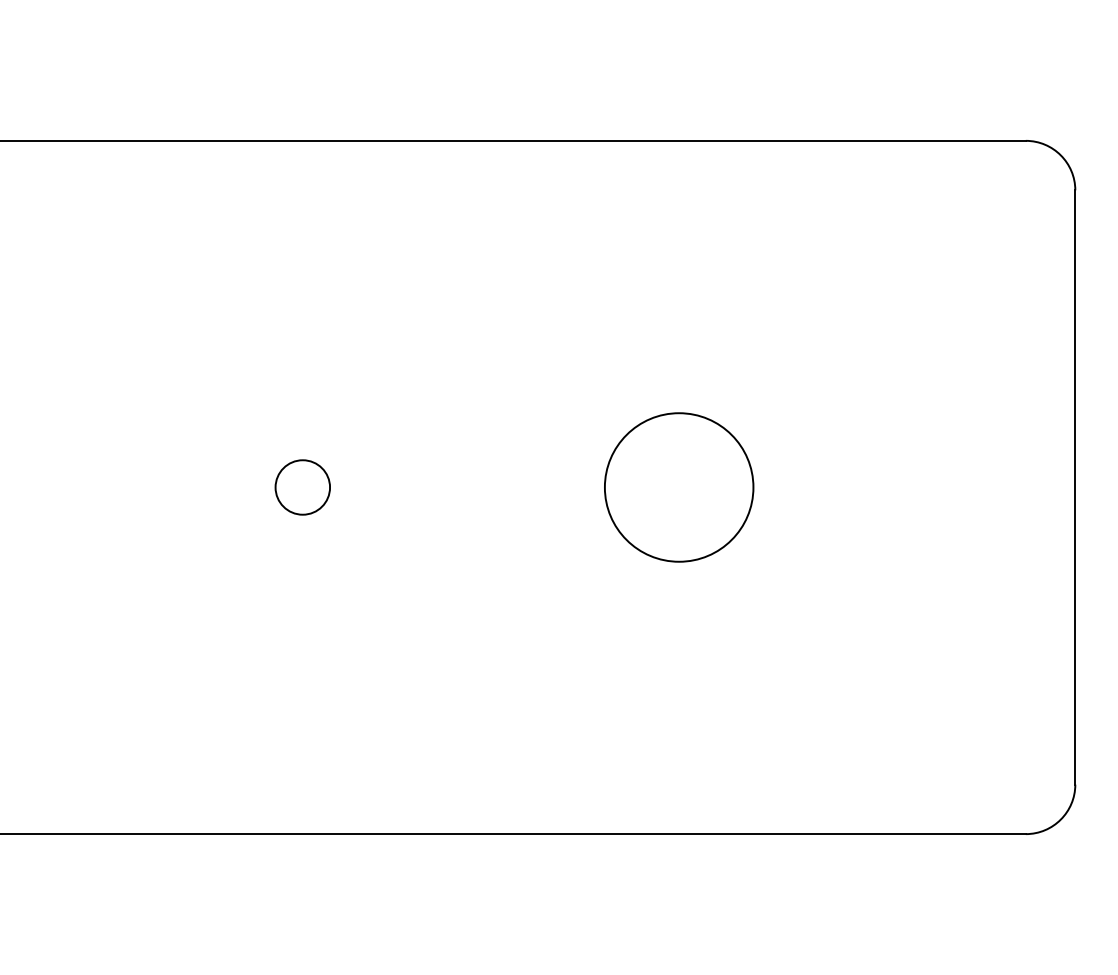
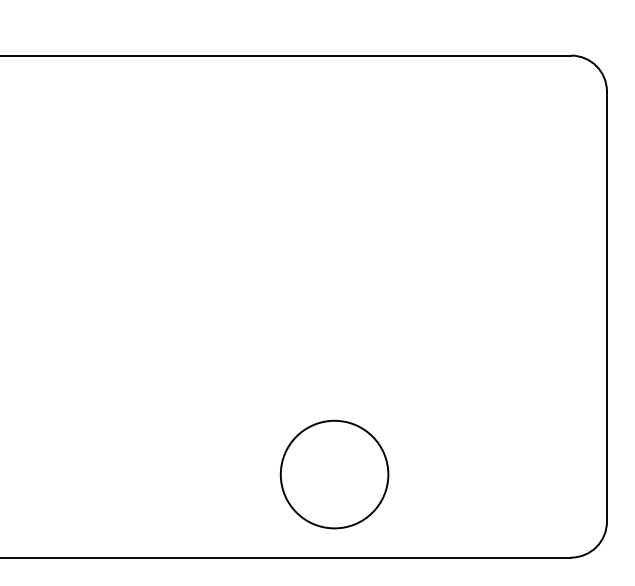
circle: (302, 487) -> (47, 306), removed
circle: (679, 487) -> (334, 474), moved

